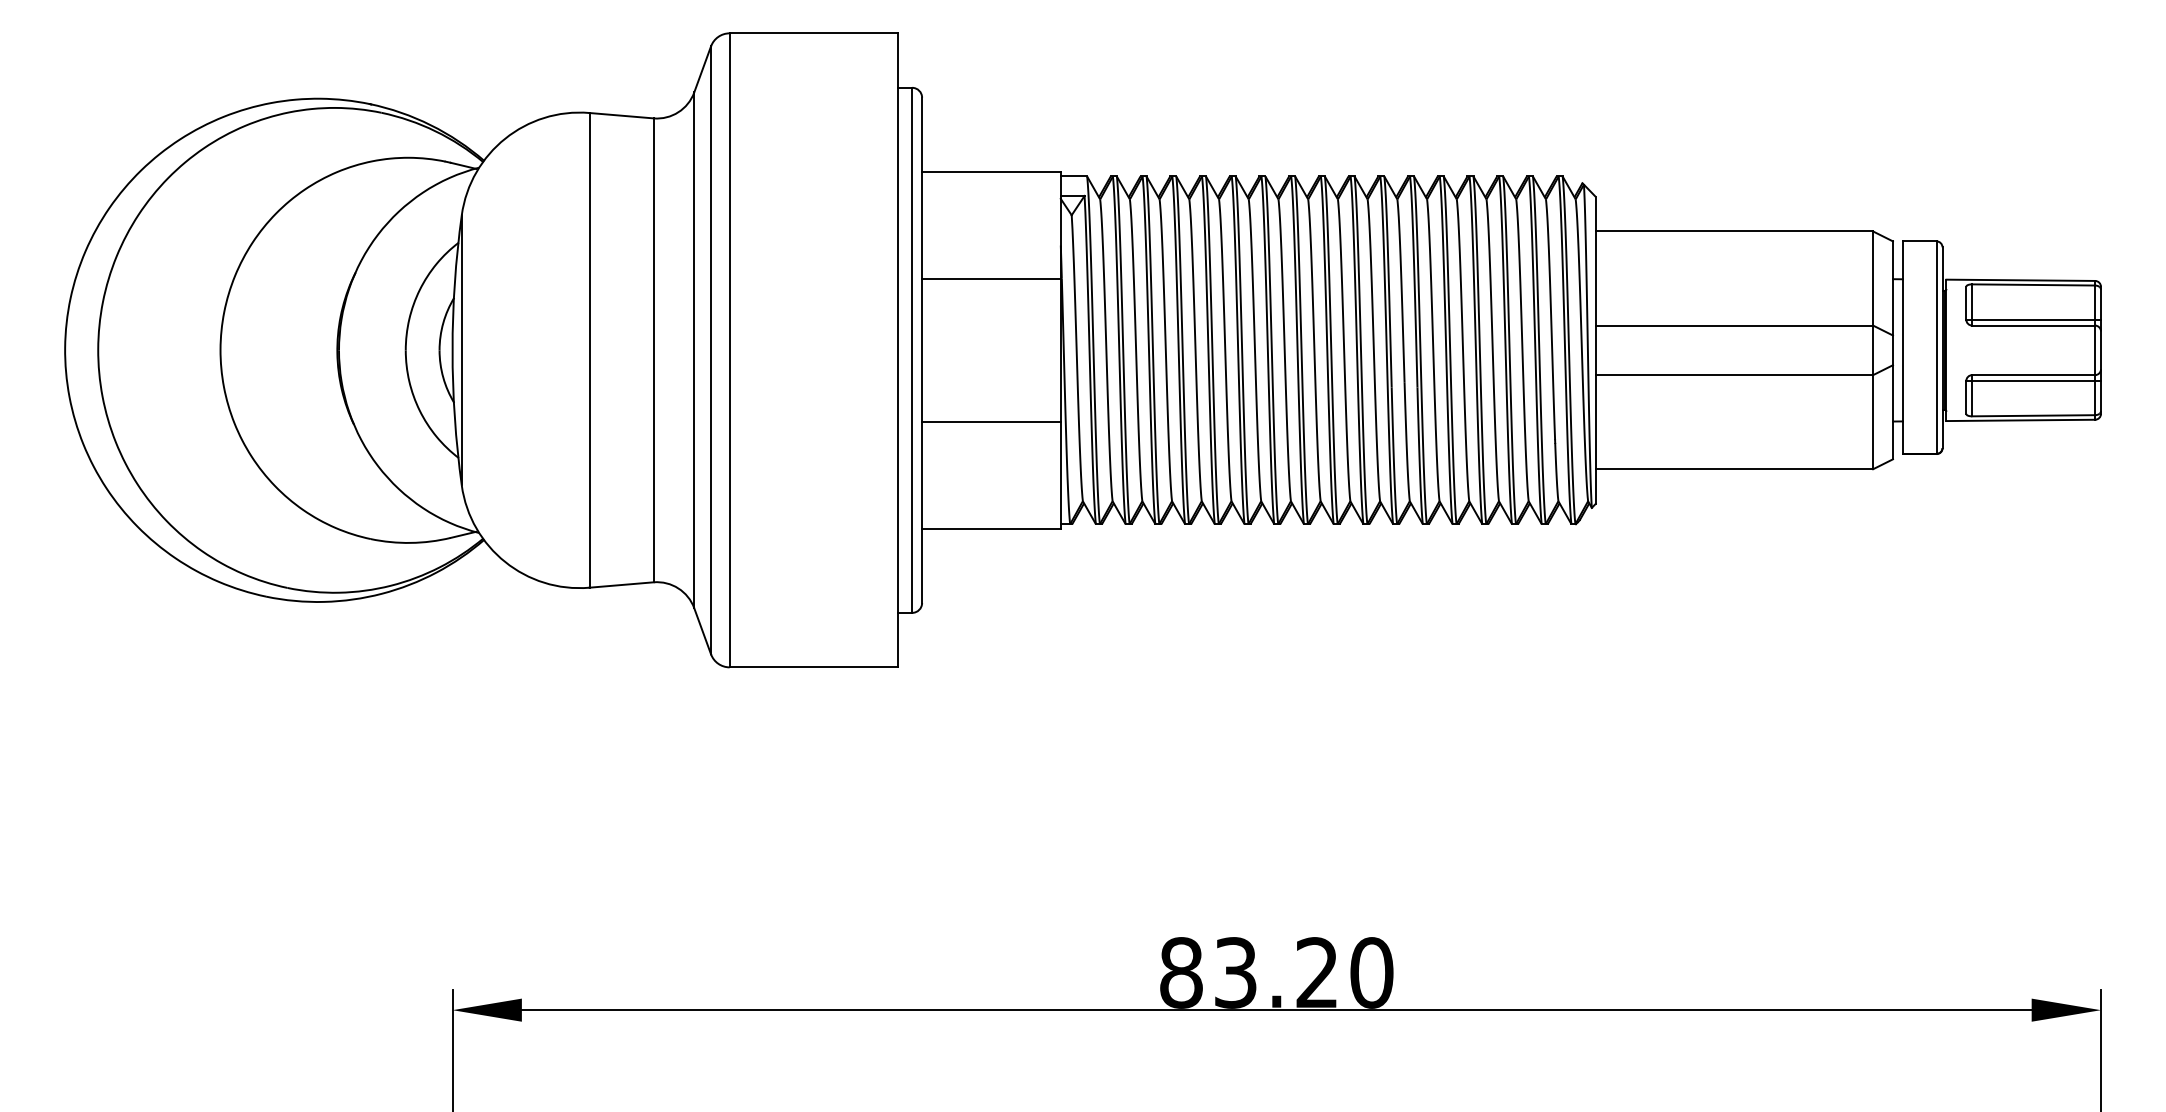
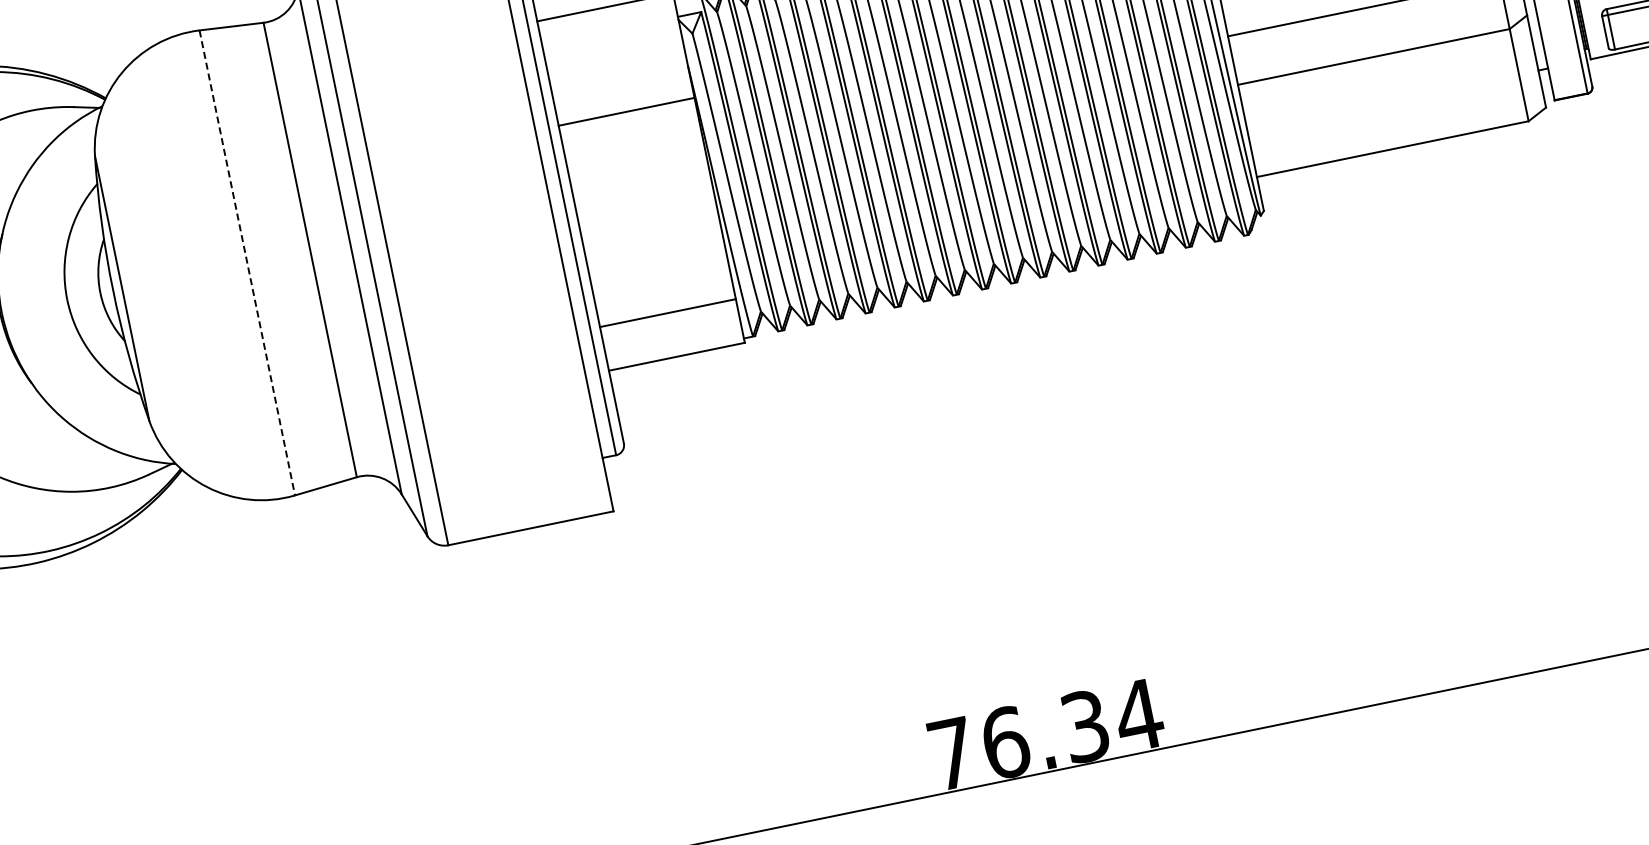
line: (589, 350) -> (247, 263), solid -> dashed
line: (991, 422) -> (668, 313), moved
text: (1277, 972) -> (1046, 734), 83.20 -> 76.34

